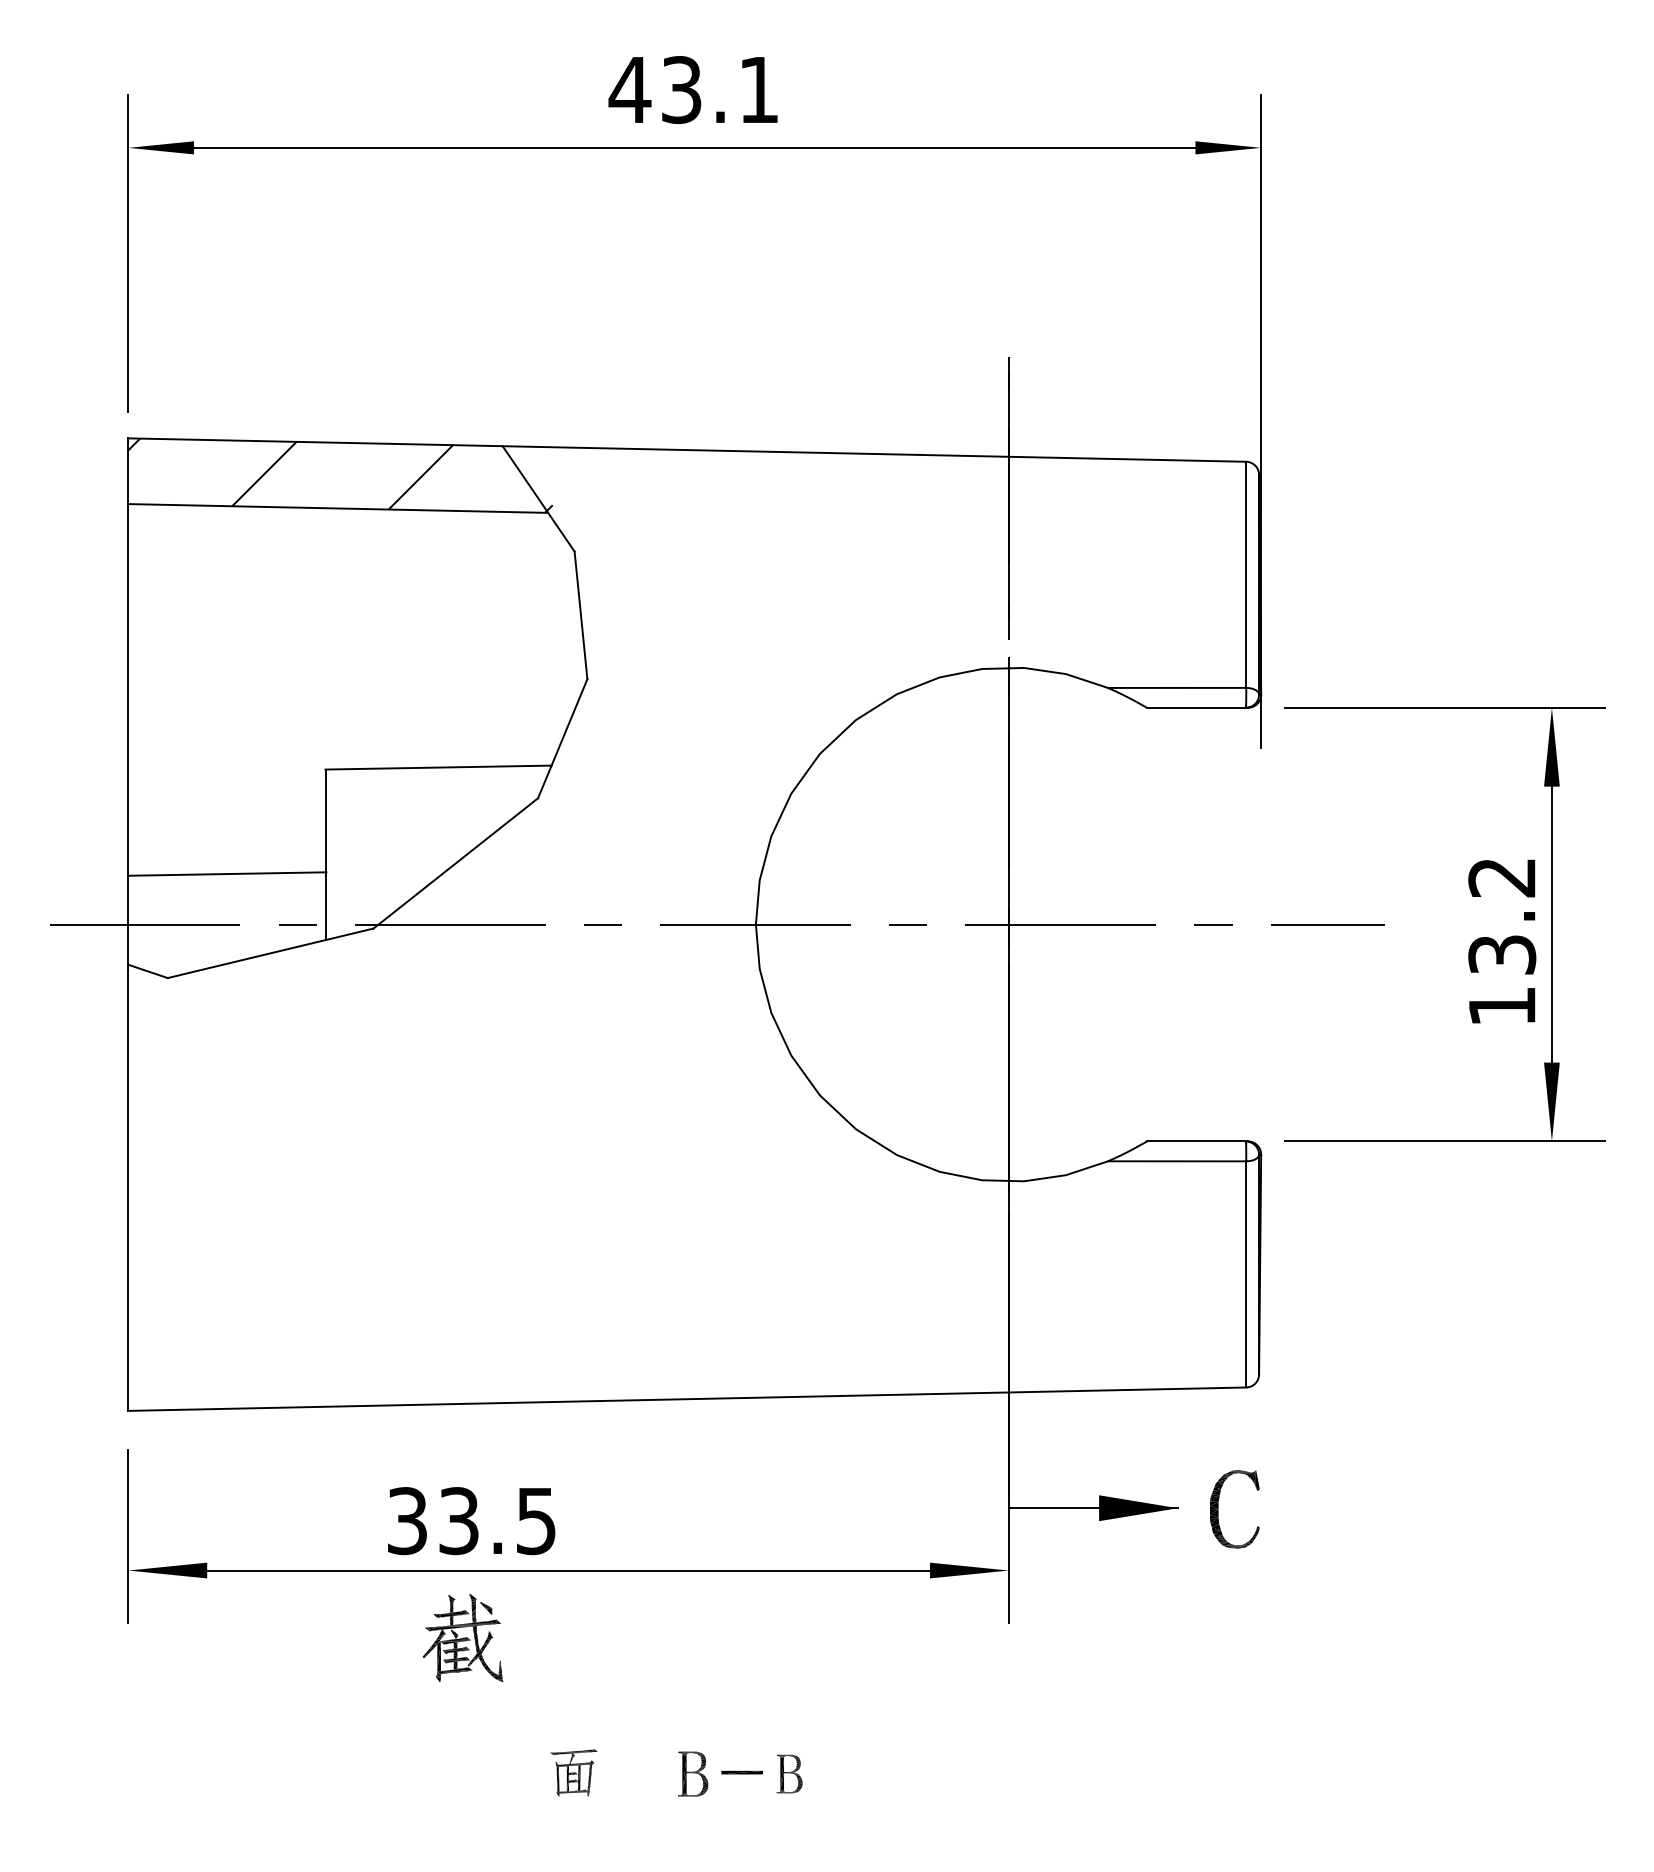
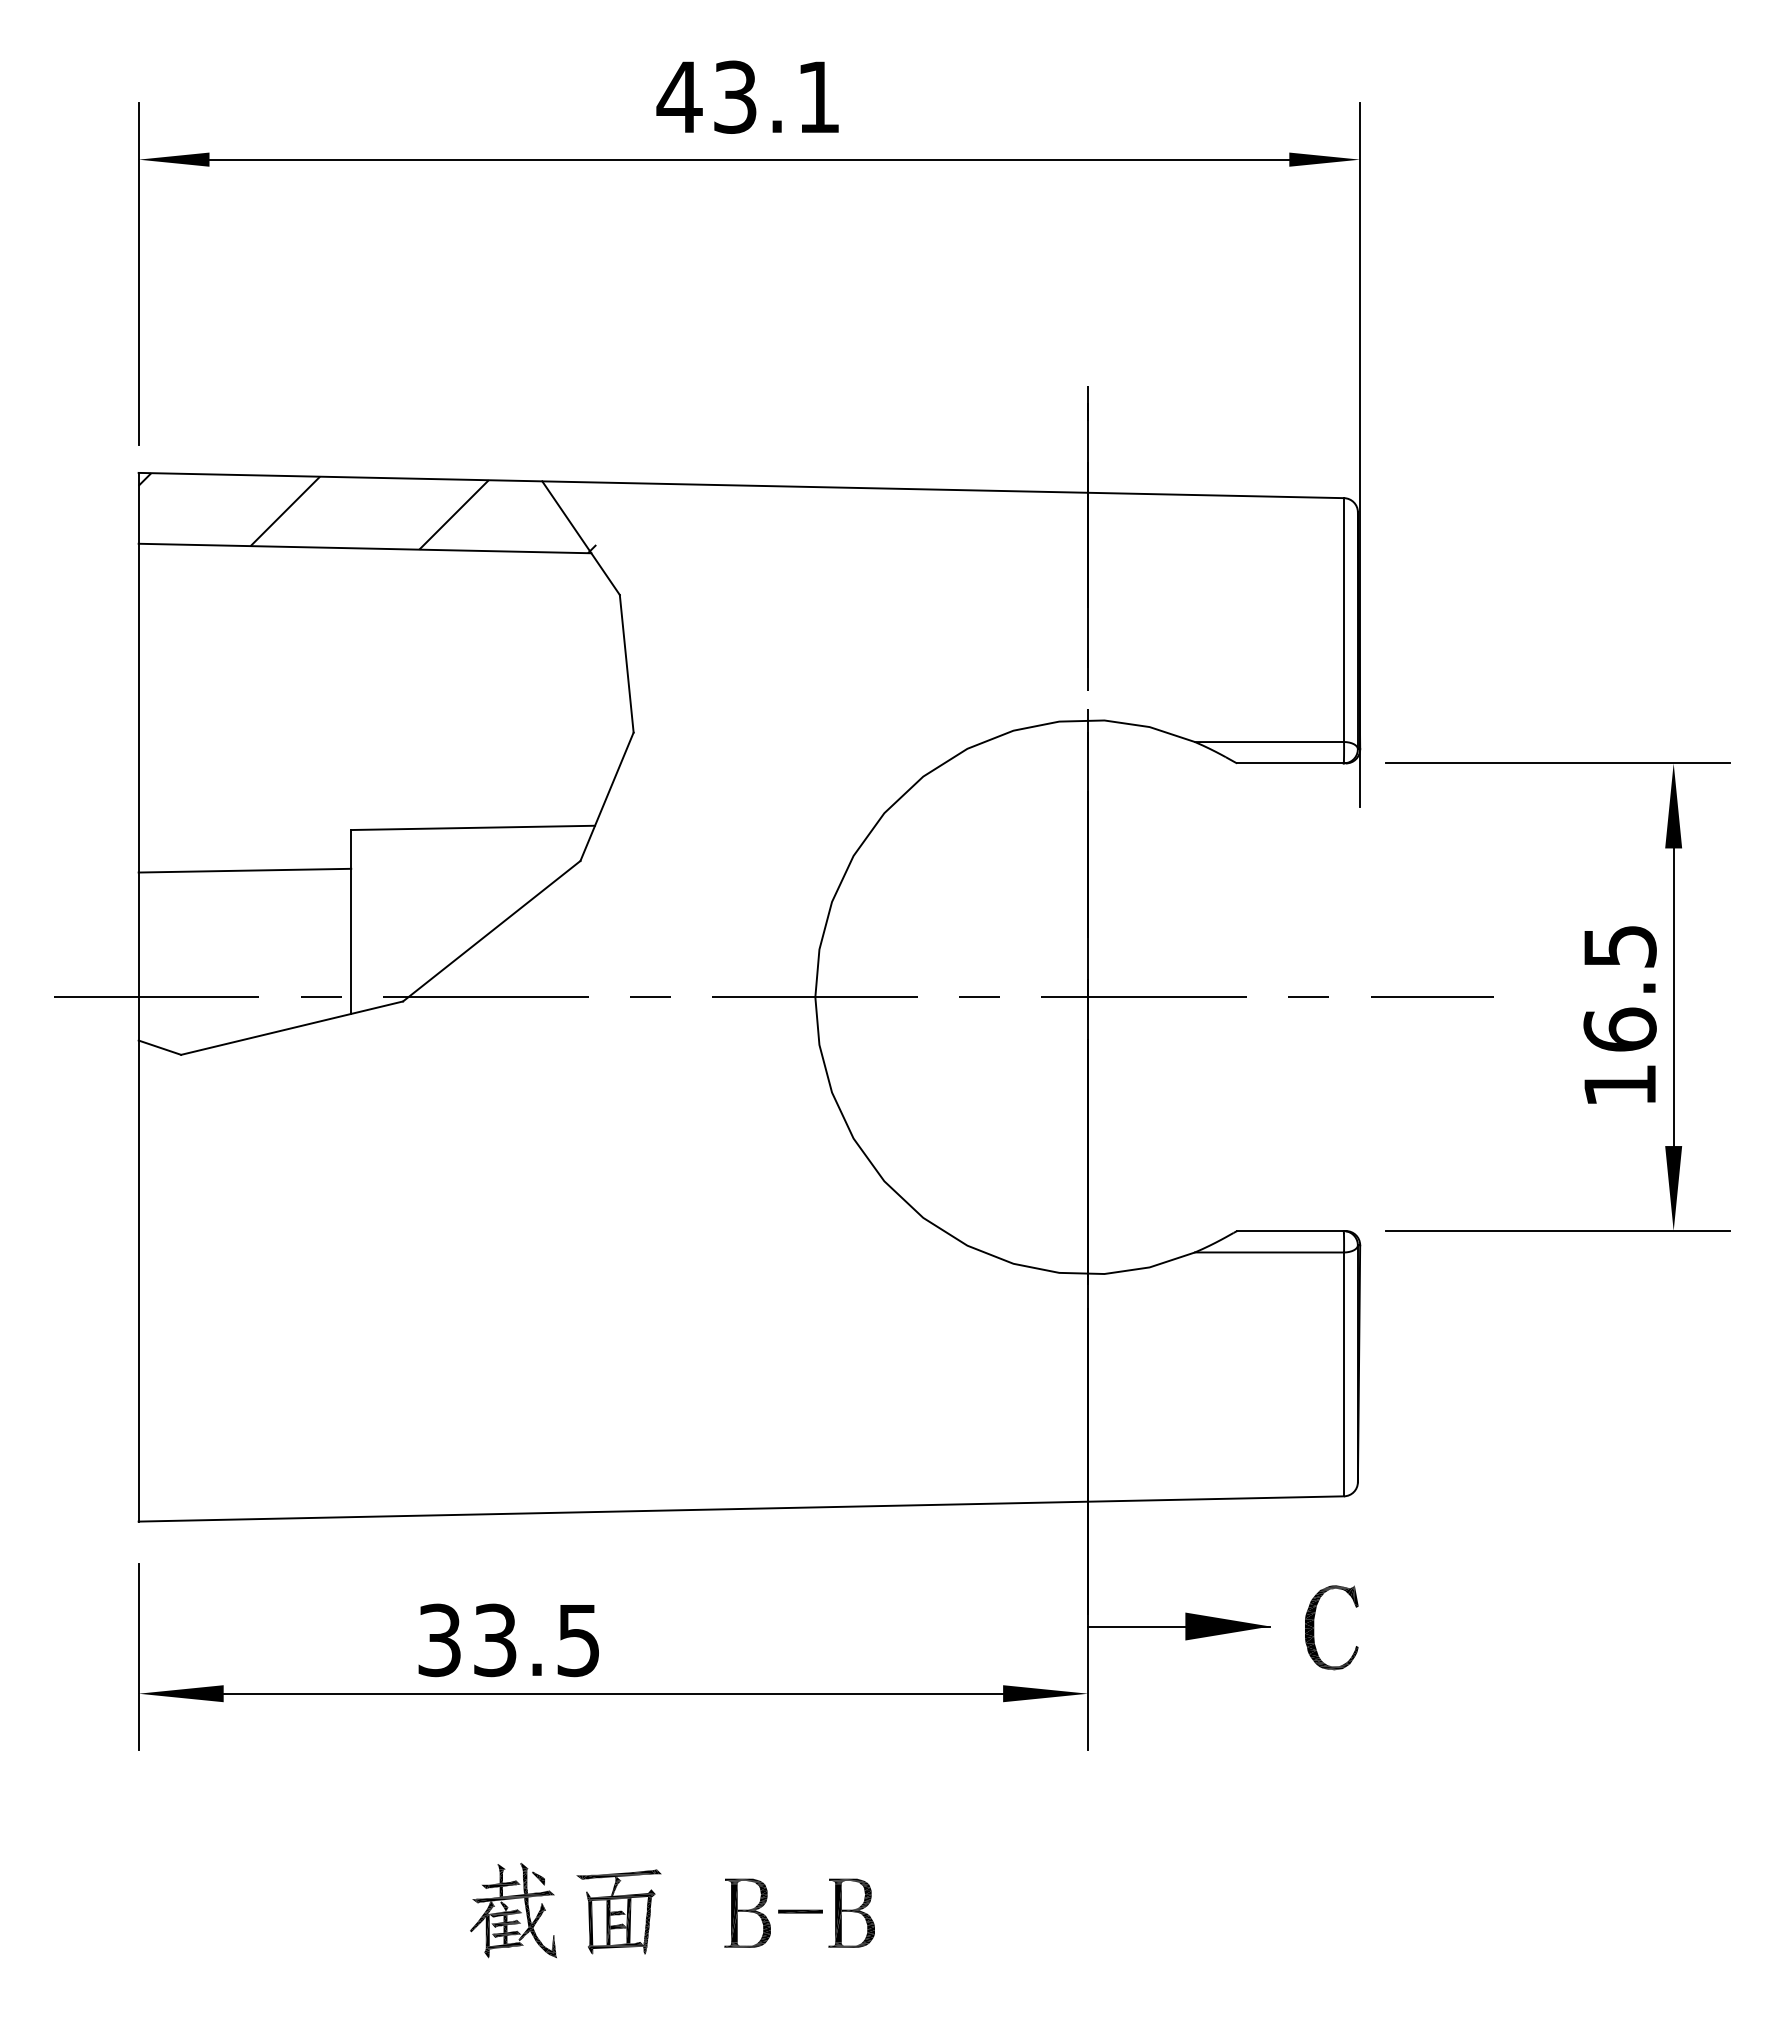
line: (227, 873) -> (244, 870), moved
text: (1501, 916) -> (1619, 988), 13.2 -> 16.5
part: (462, 1638) -> (513, 1910), moved
part: (573, 1772) -> (618, 1911), size x1.67
part: (692, 1773) -> (747, 1912), size x1.43
part: (789, 1773) -> (851, 1912), size x1.67

